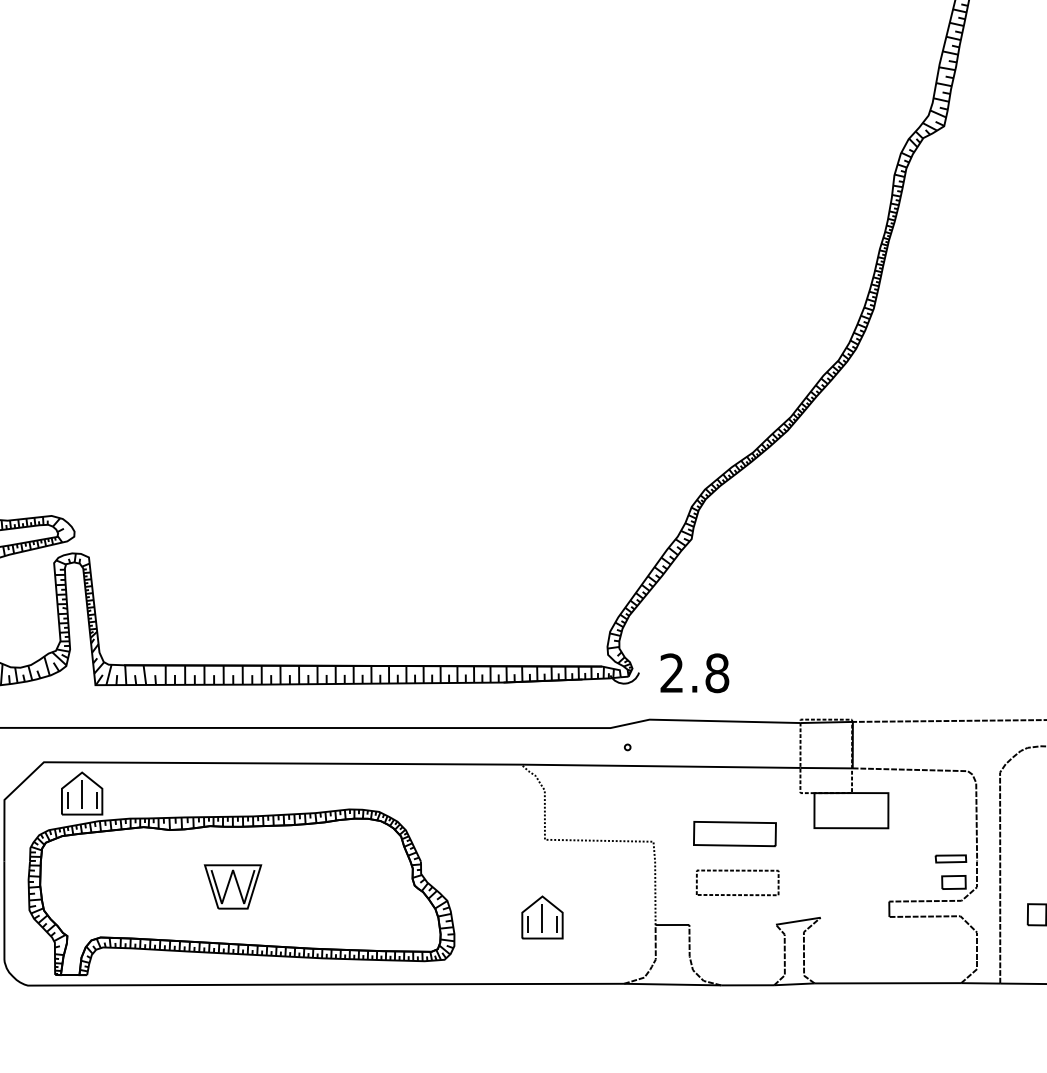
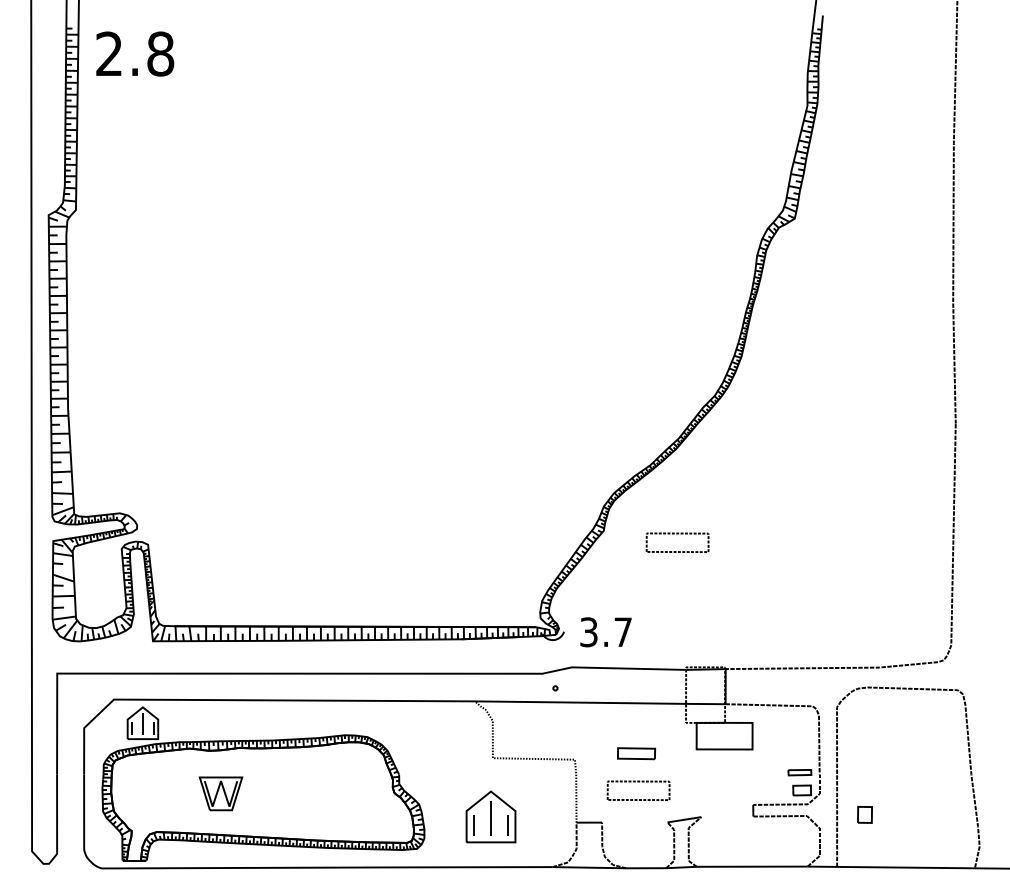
part: (789, 543) -> (677, 534), added
text: (695, 673) -> (606, 632), 2.8 -> 3.7
part: (734, 833) -> (636, 753), size x0.6
part: (232, 886) -> (220, 793), moved
part: (541, 916) -> (490, 816), size x1.6

